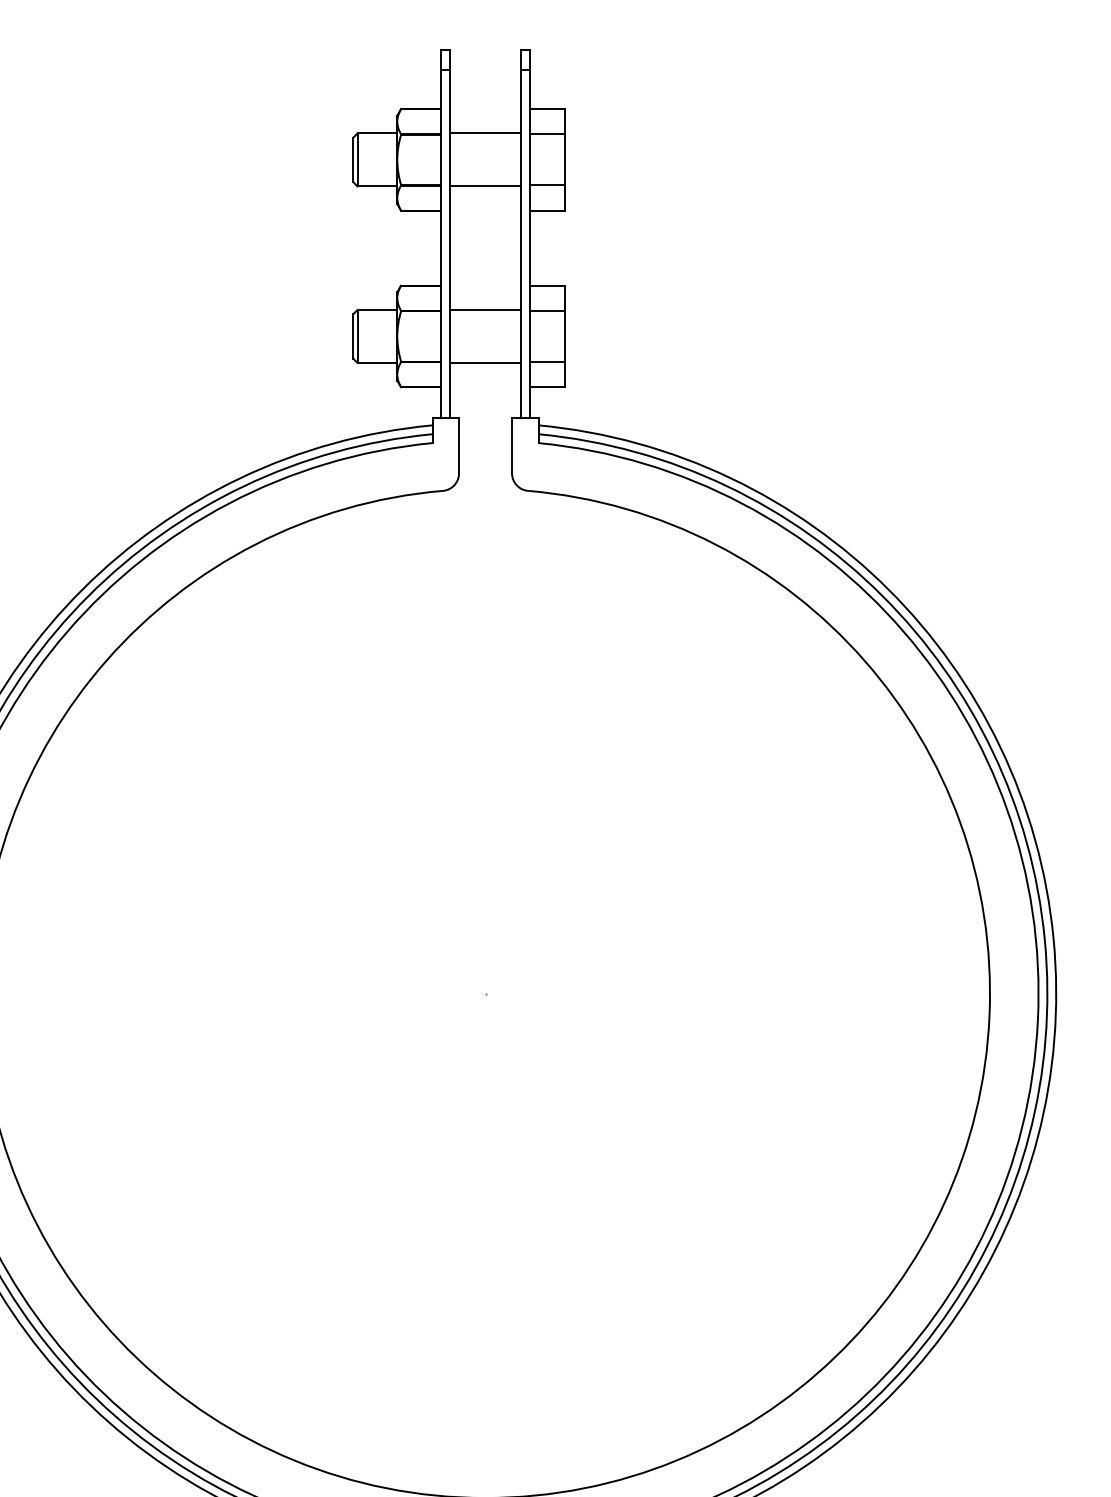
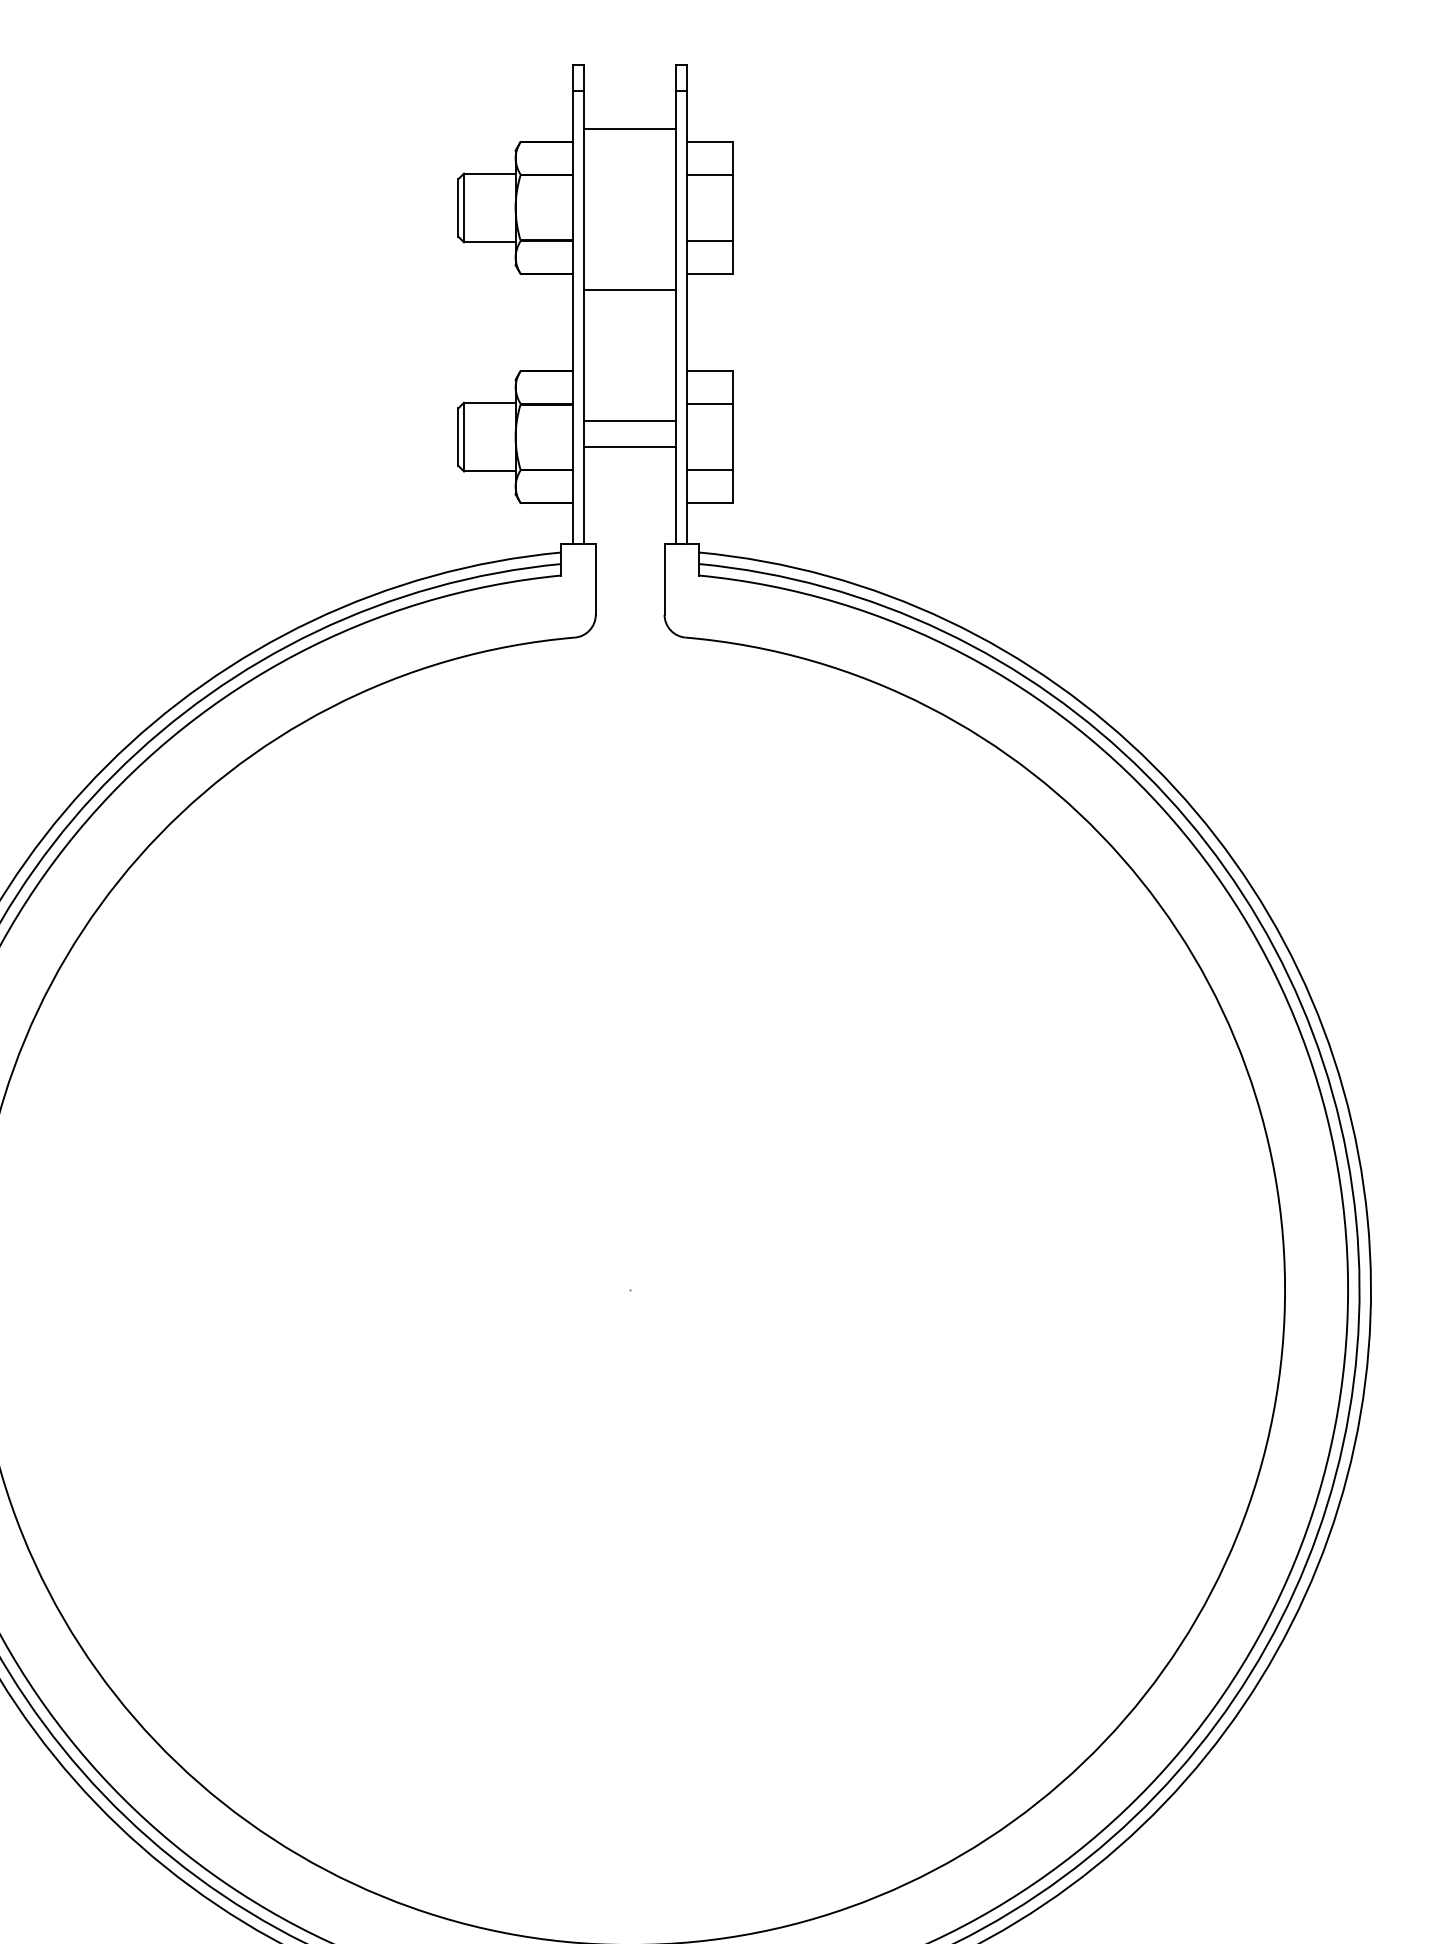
line: (485, 133) -> (630, 128), moved
line: (485, 186) -> (630, 290), moved
line: (485, 309) -> (630, 446), moved
line: (485, 362) -> (630, 421), moved

